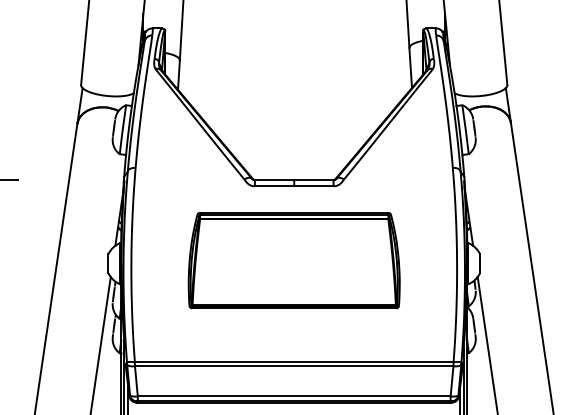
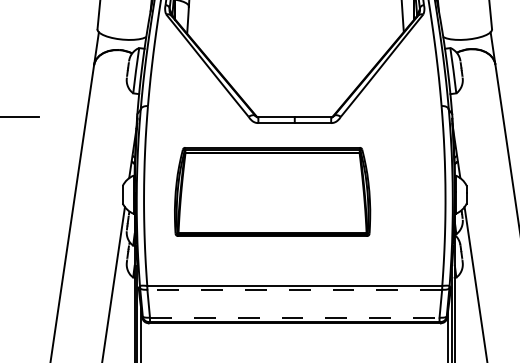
part: (293, 260) -> (271, 191), moved
line: (293, 366) -> (294, 289), solid -> dashed
line: (294, 396) -> (295, 317), solid -> dashed

